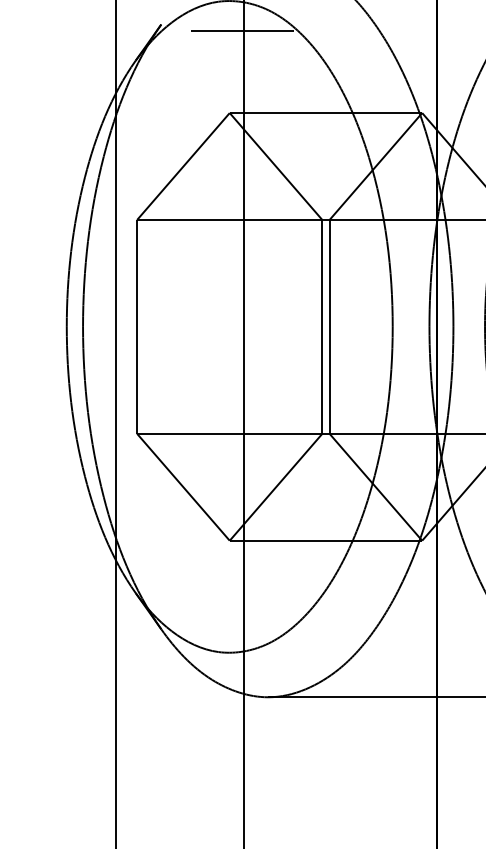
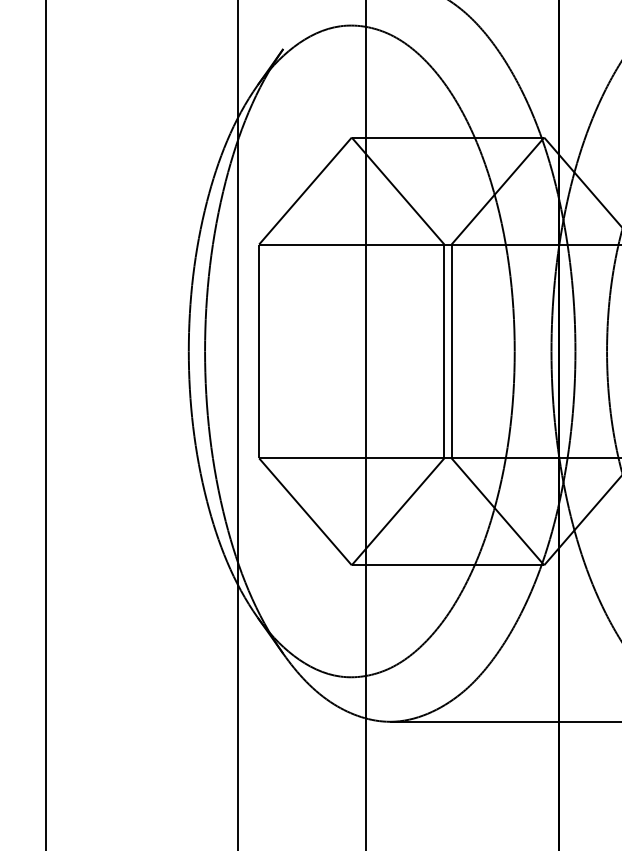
line: (242, 30) -> (364, 55), removed

